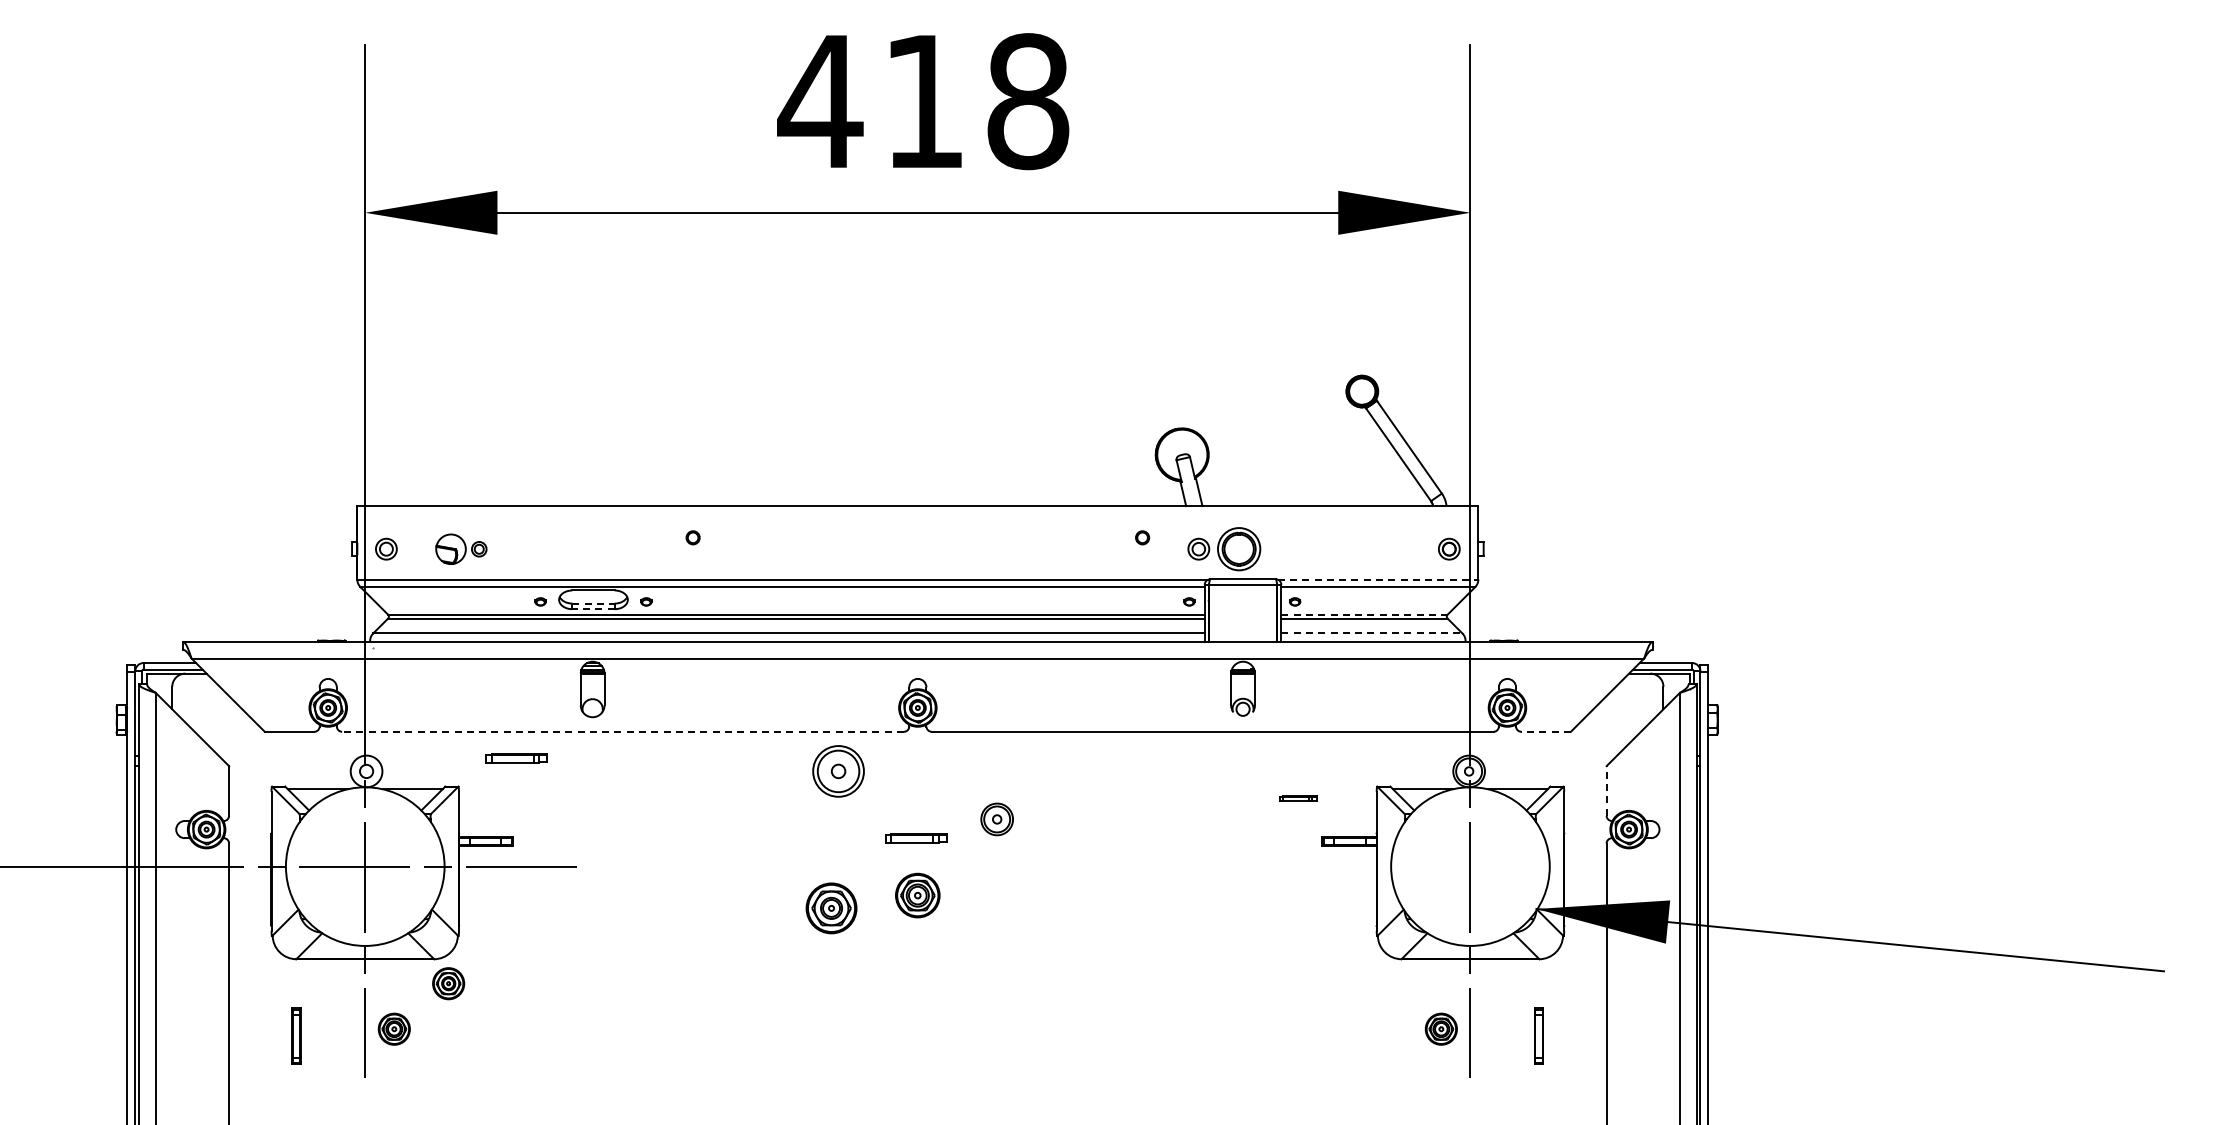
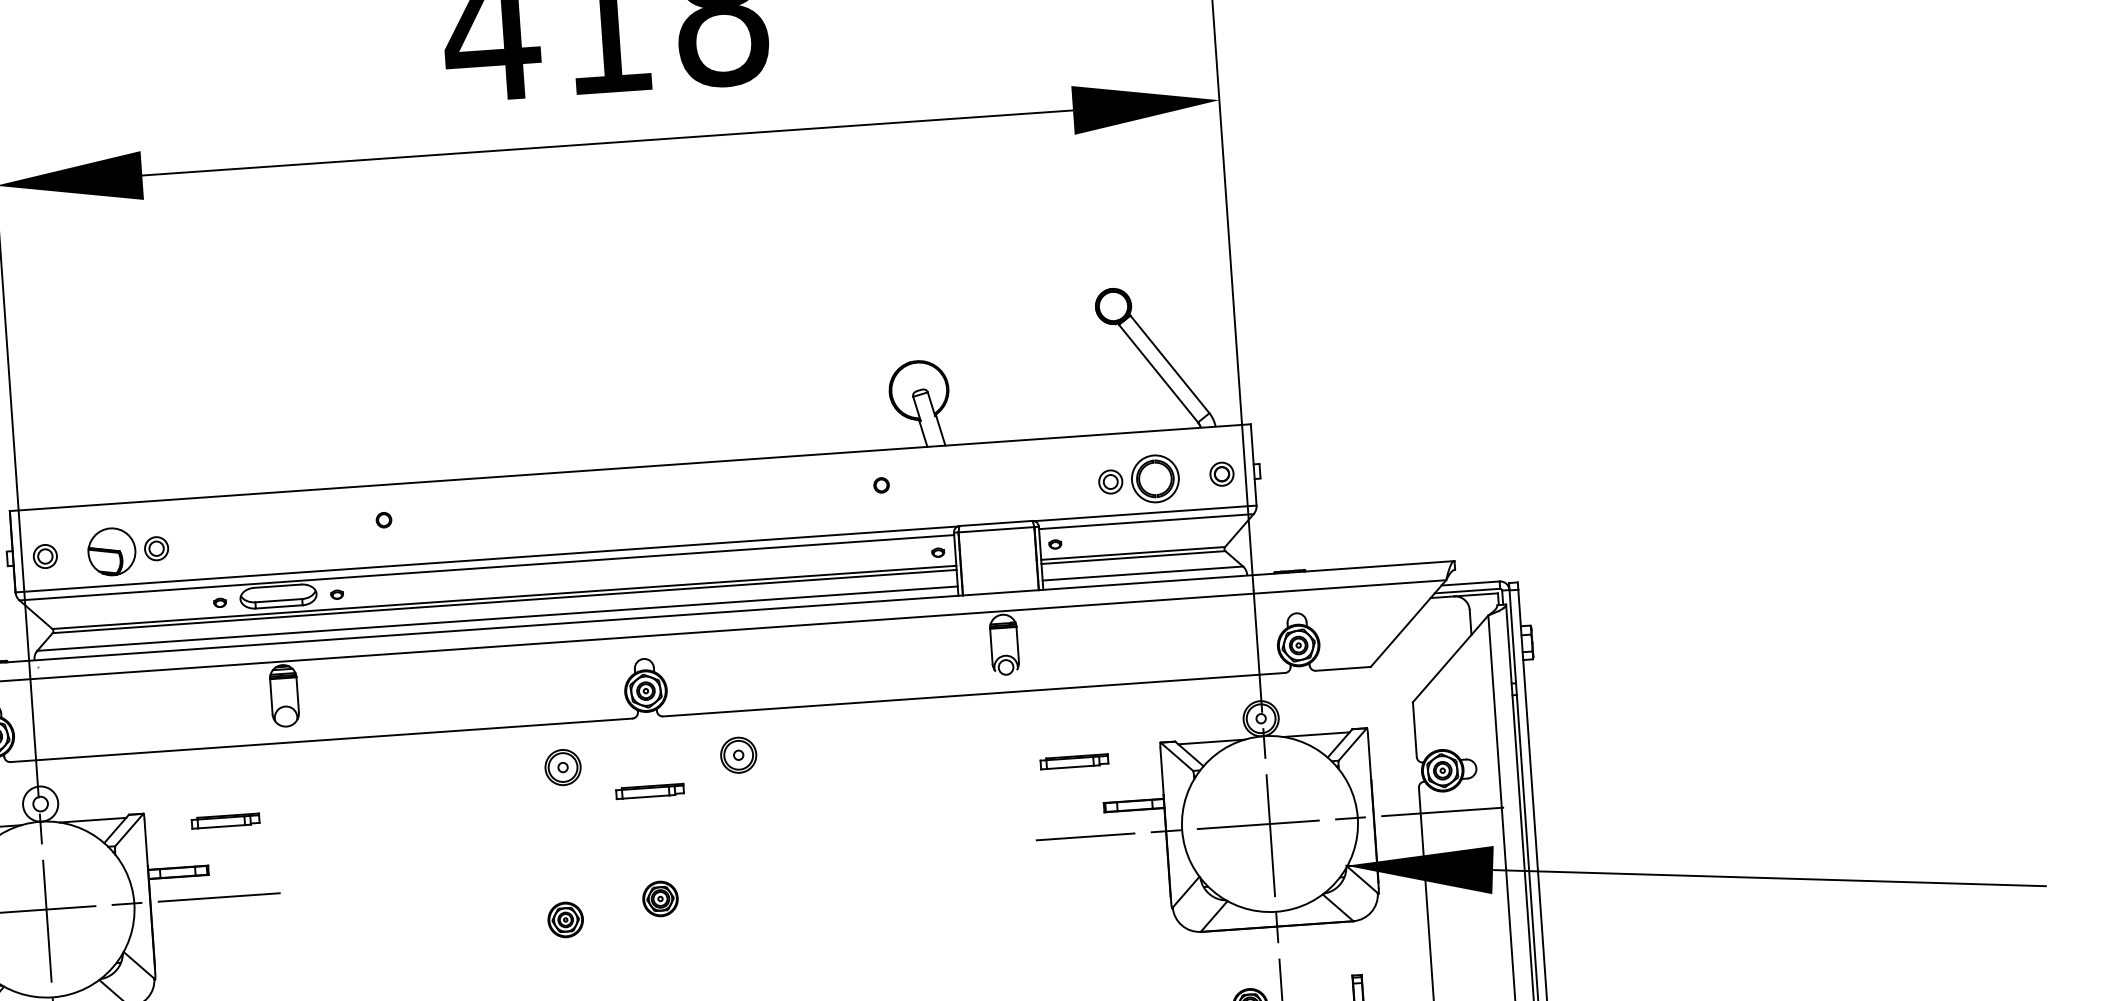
part: (461, 549) -> (128, 551), size x1.43
part: (1224, 549) -> (1139, 480), moved
line: (1378, 579) -> (1145, 513), dashed -> solid
line: (593, 603) -> (278, 600), dashed -> solid
line: (593, 609) -> (279, 607), dashed -> solid
line: (1364, 614) -> (1133, 553), dashed -> solid
line: (1371, 633) -> (1142, 573), dashed -> solid
line: (623, 731) -> (321, 739), dashed -> solid
line: (1546, 731) -> (1343, 668), dashed -> solid
part: (516, 758) -> (225, 821), moved
part: (838, 771) -> (563, 767), size x0.62
line: (1606, 790) -> (1414, 729), dashed -> solid
part: (1298, 798) -> (1074, 761), size x1.67
part: (996, 819) -> (737, 755), moved
part: (916, 838) -> (650, 791), moved
line: (1469, 866) -> (1268, 823), added
part: (917, 895) -> (660, 898), size x0.71
part: (830, 908) -> (564, 919), size x0.62

